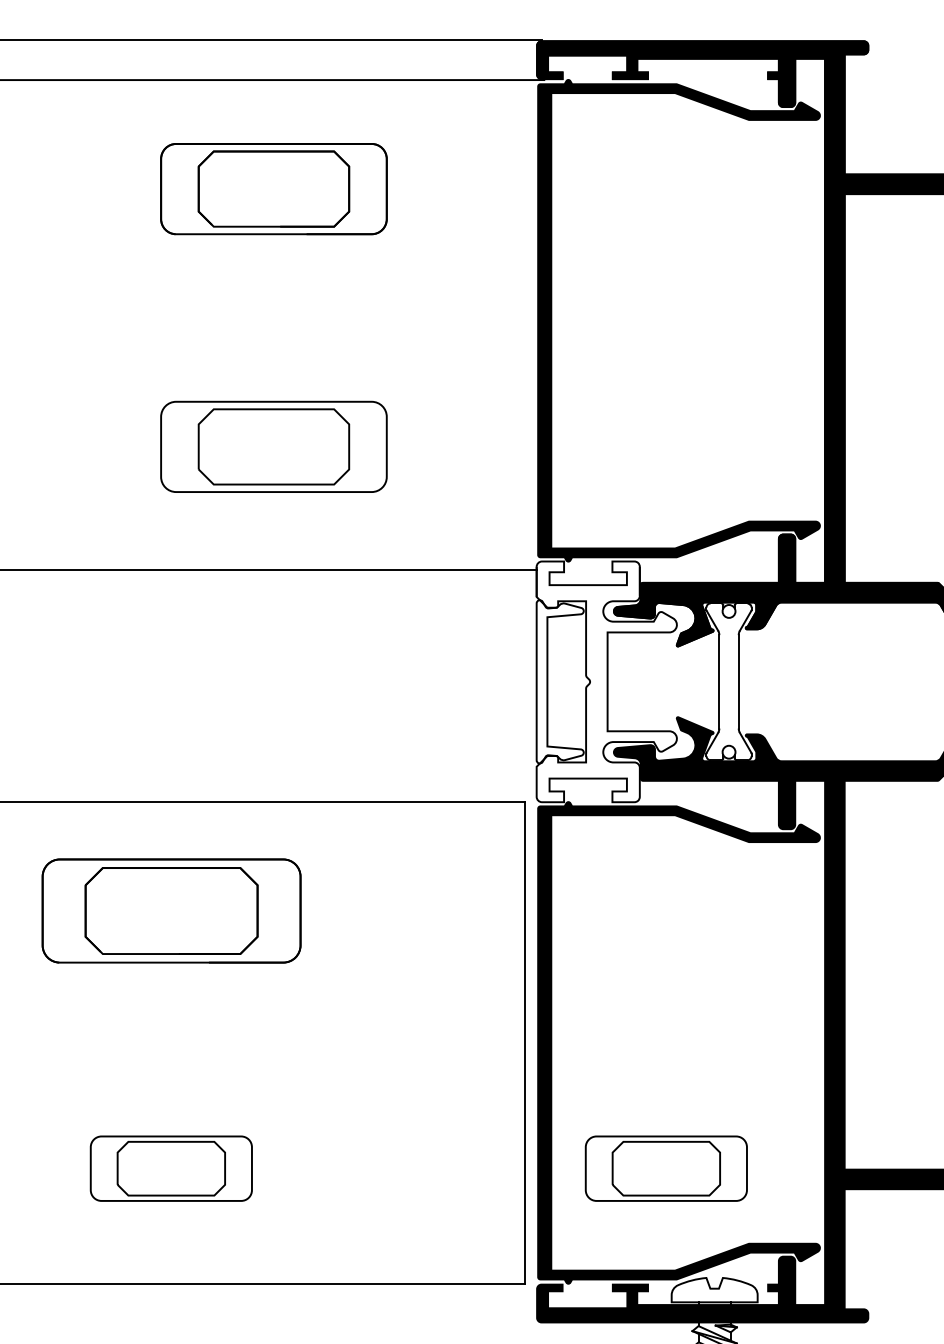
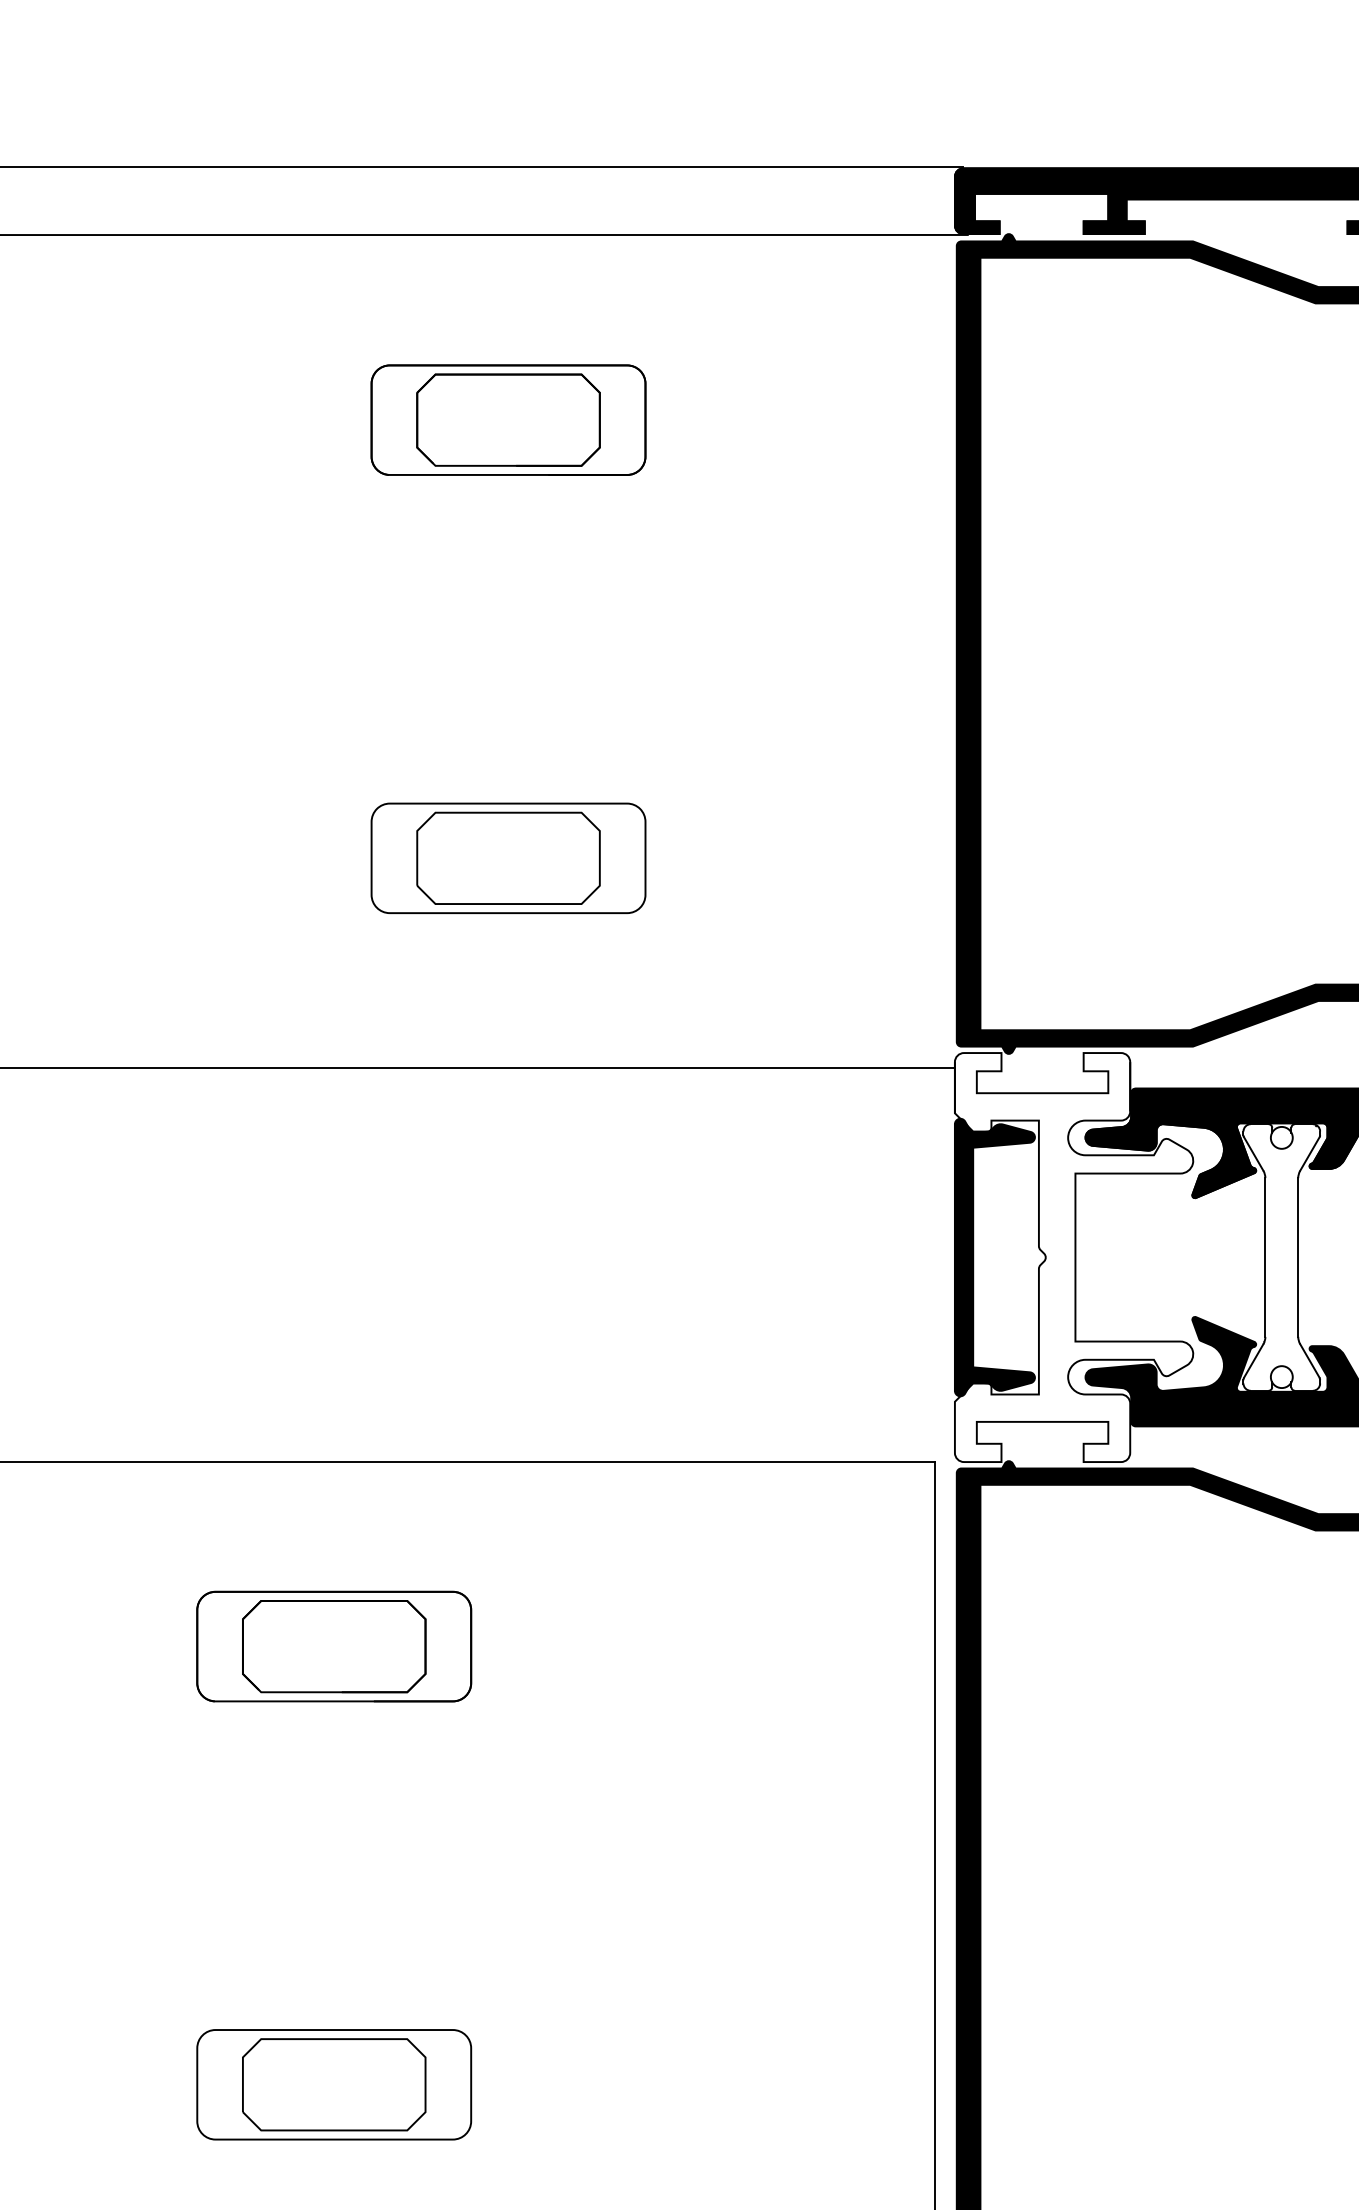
part: (273, 188) -> (507, 419), size x0.71
part: (273, 446) -> (507, 857), size x0.71
fill: (559, 681) -> (993, 1256), added
part: (170, 910) -> (332, 1646), size x0.62
part: (665, 1168) -> (1173, 2084), removed

